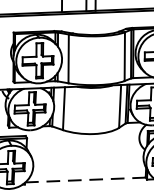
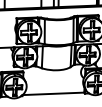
line: (85, 179) -> (53, 93), dashed -> solid

